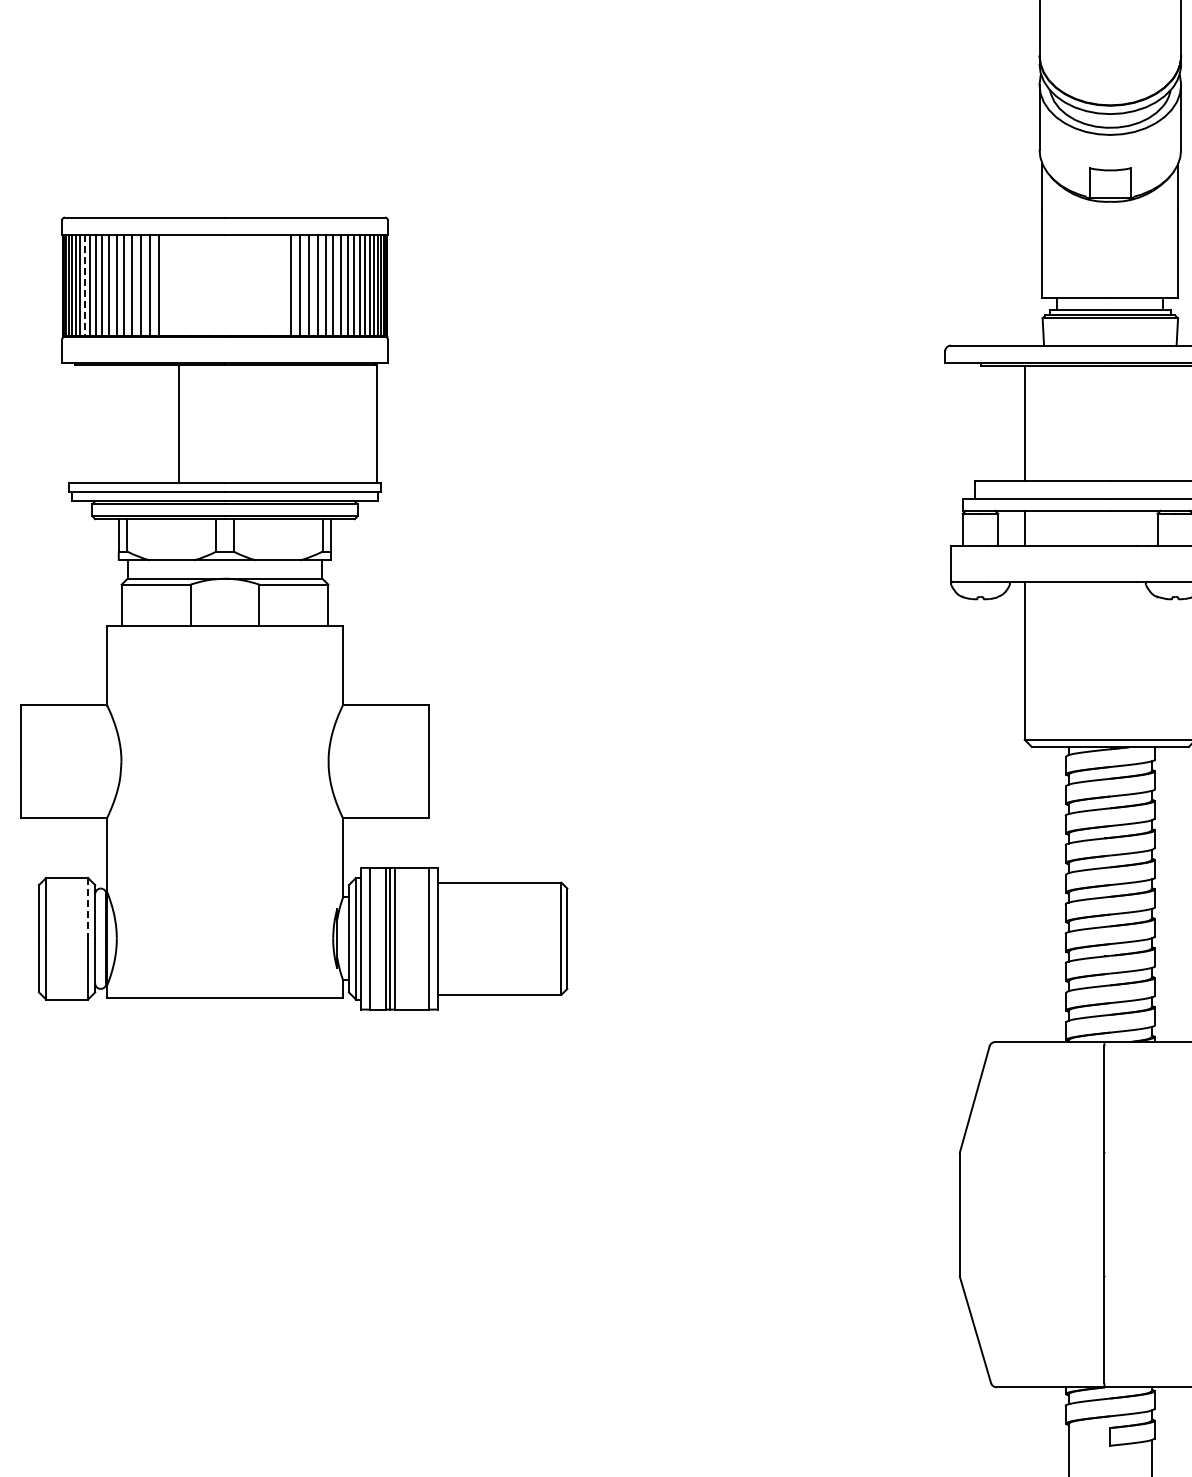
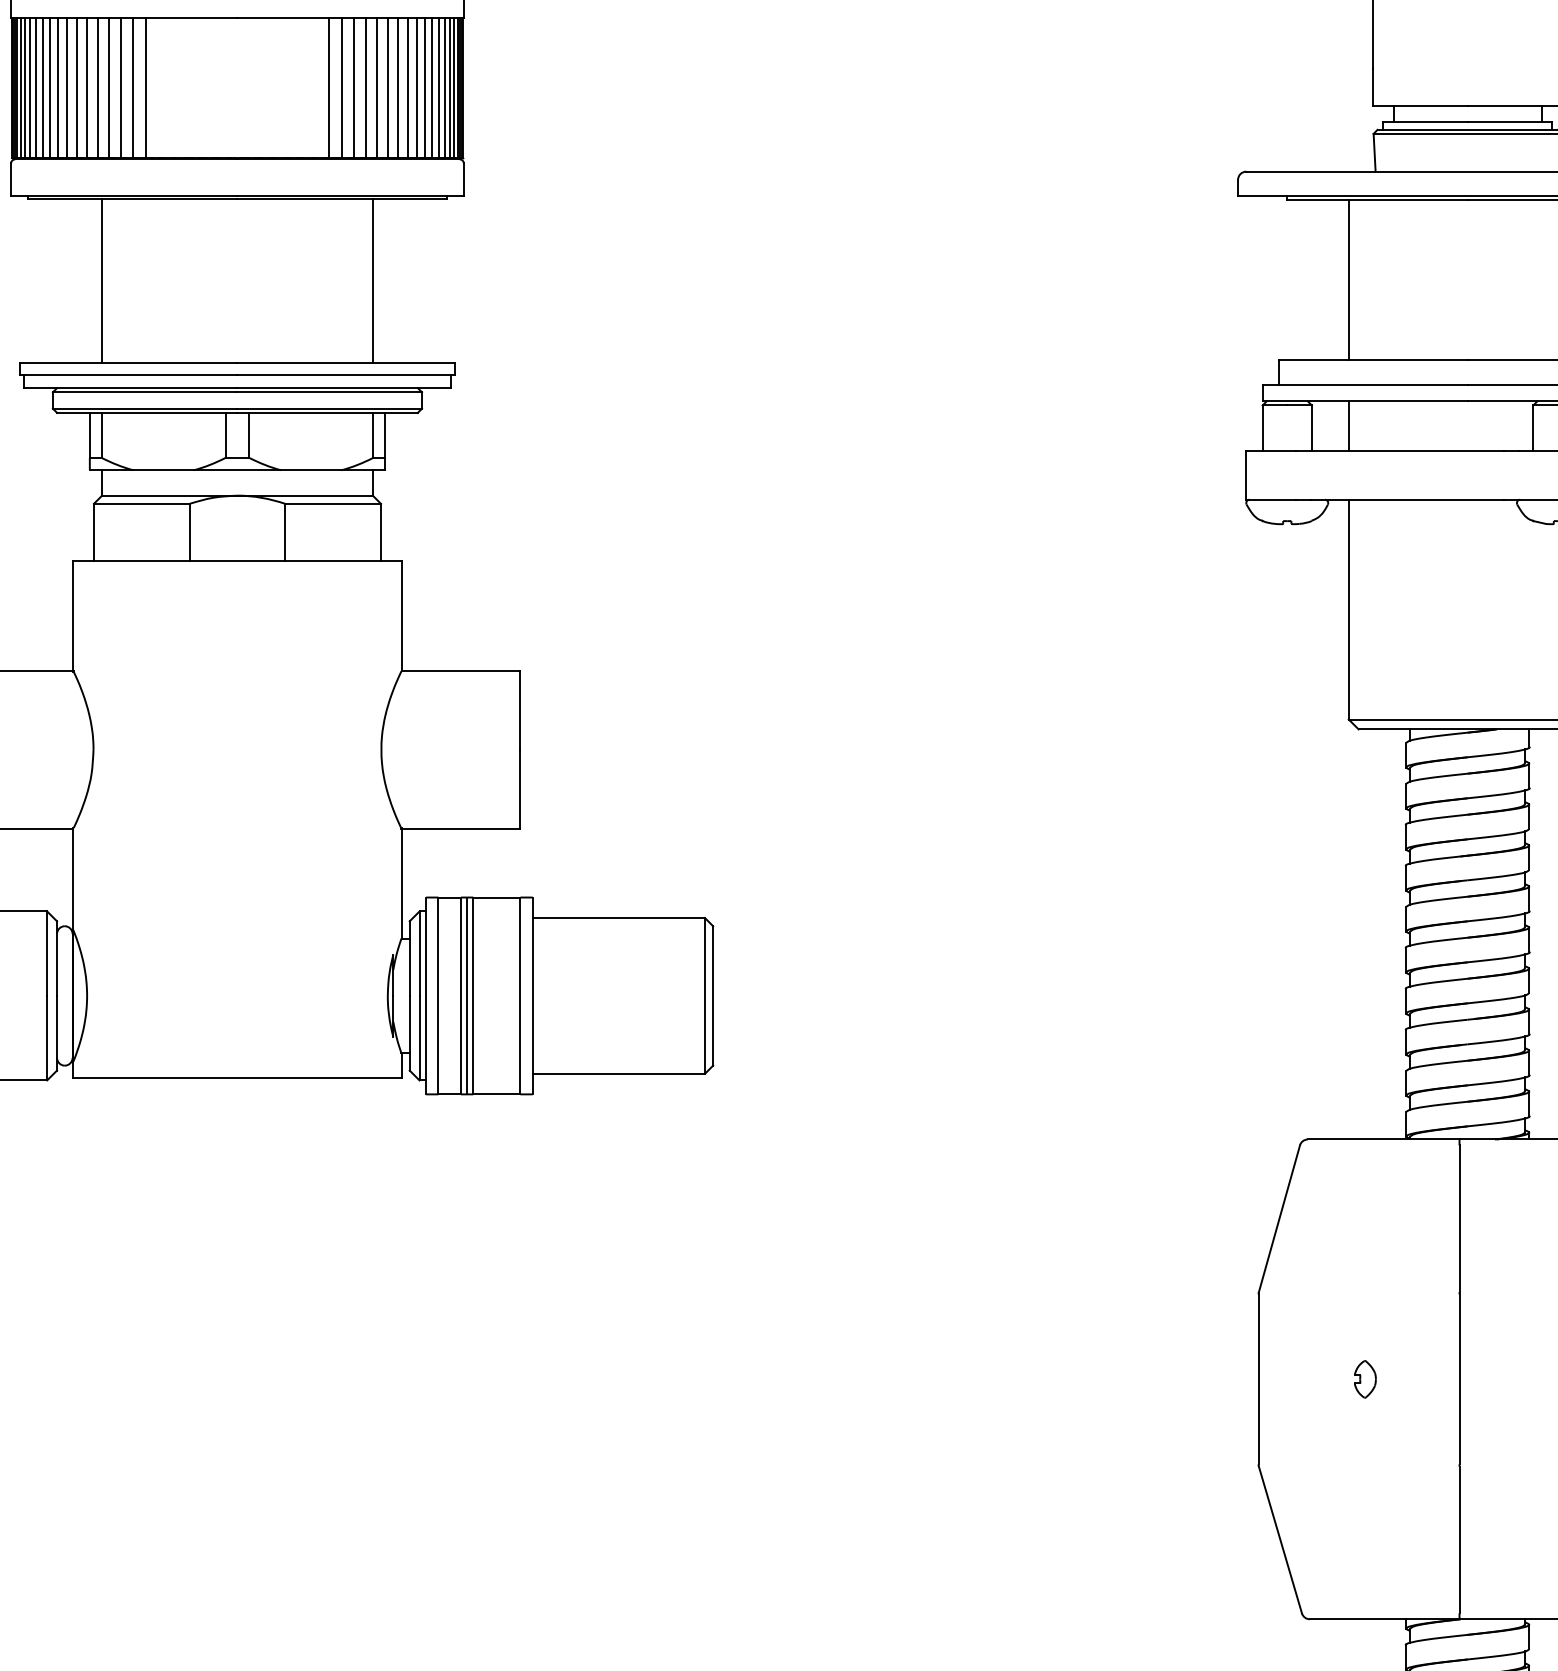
line: (84, 285) -> (42, 88), dashed -> solid
line: (178, 424) -> (101, 281), moved
line: (377, 424) -> (372, 281), moved
line: (88, 908) -> (47, 953), dashed -> solid
part: (1036, 1214) -> (1365, 1379), added

